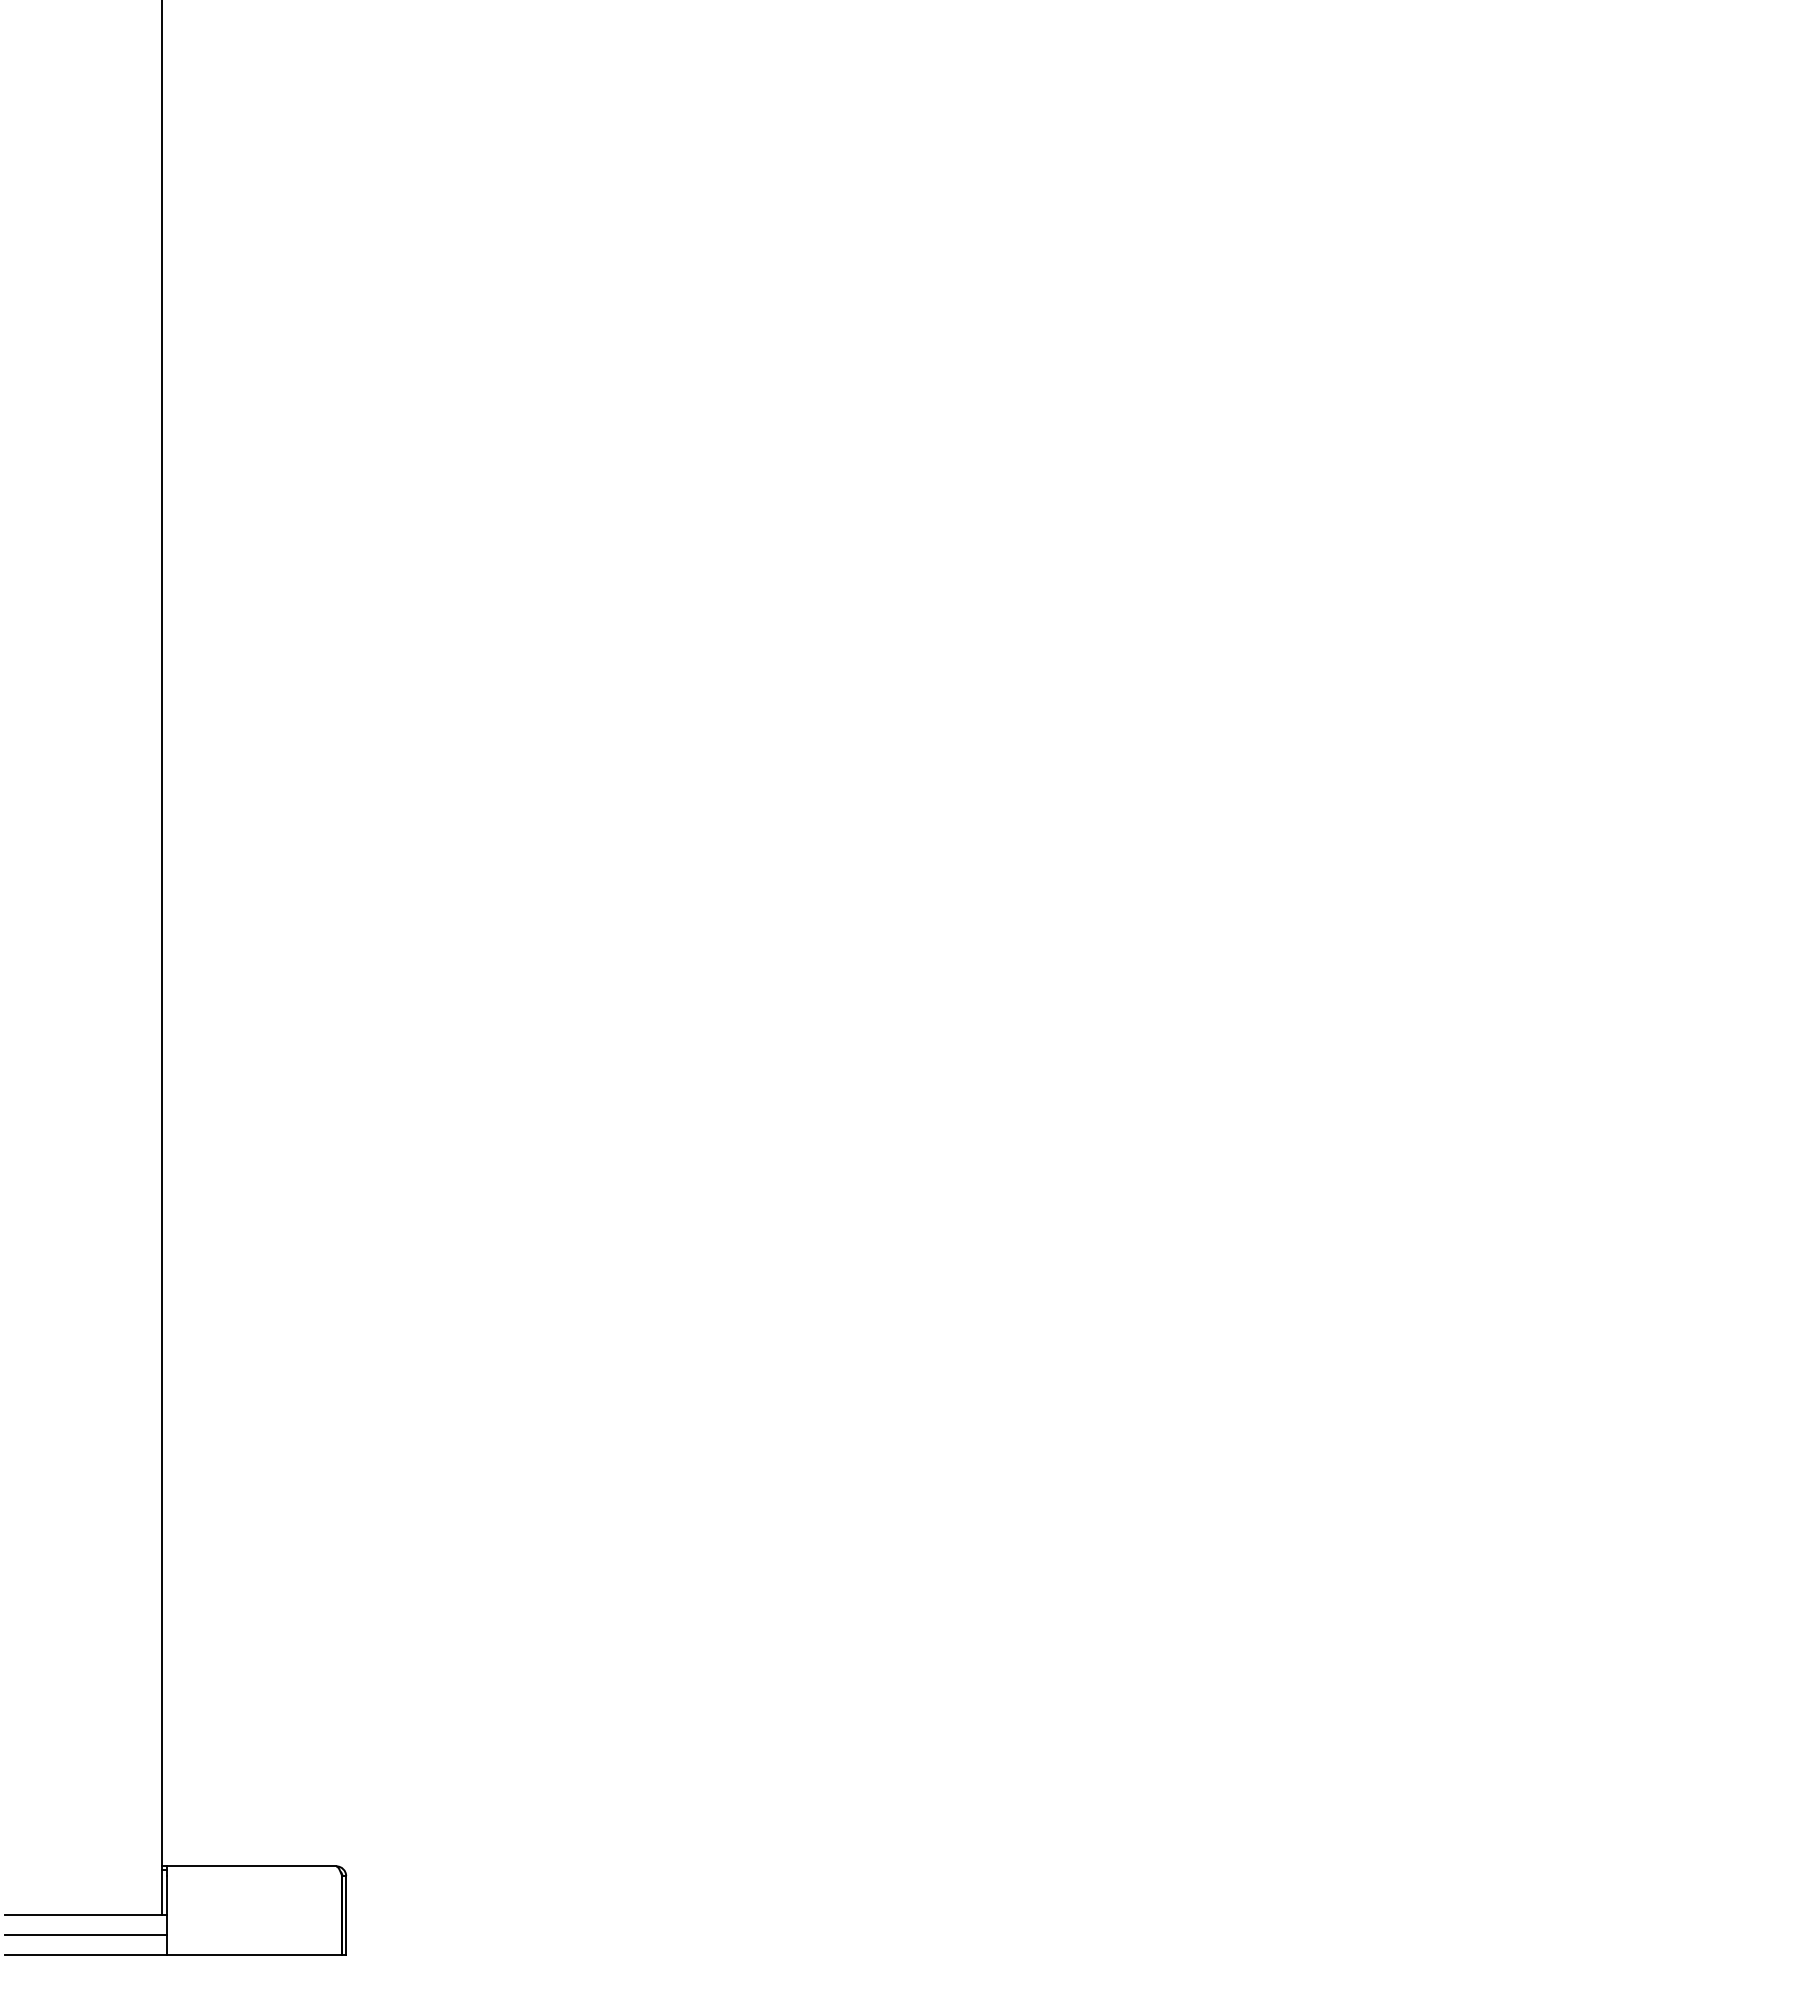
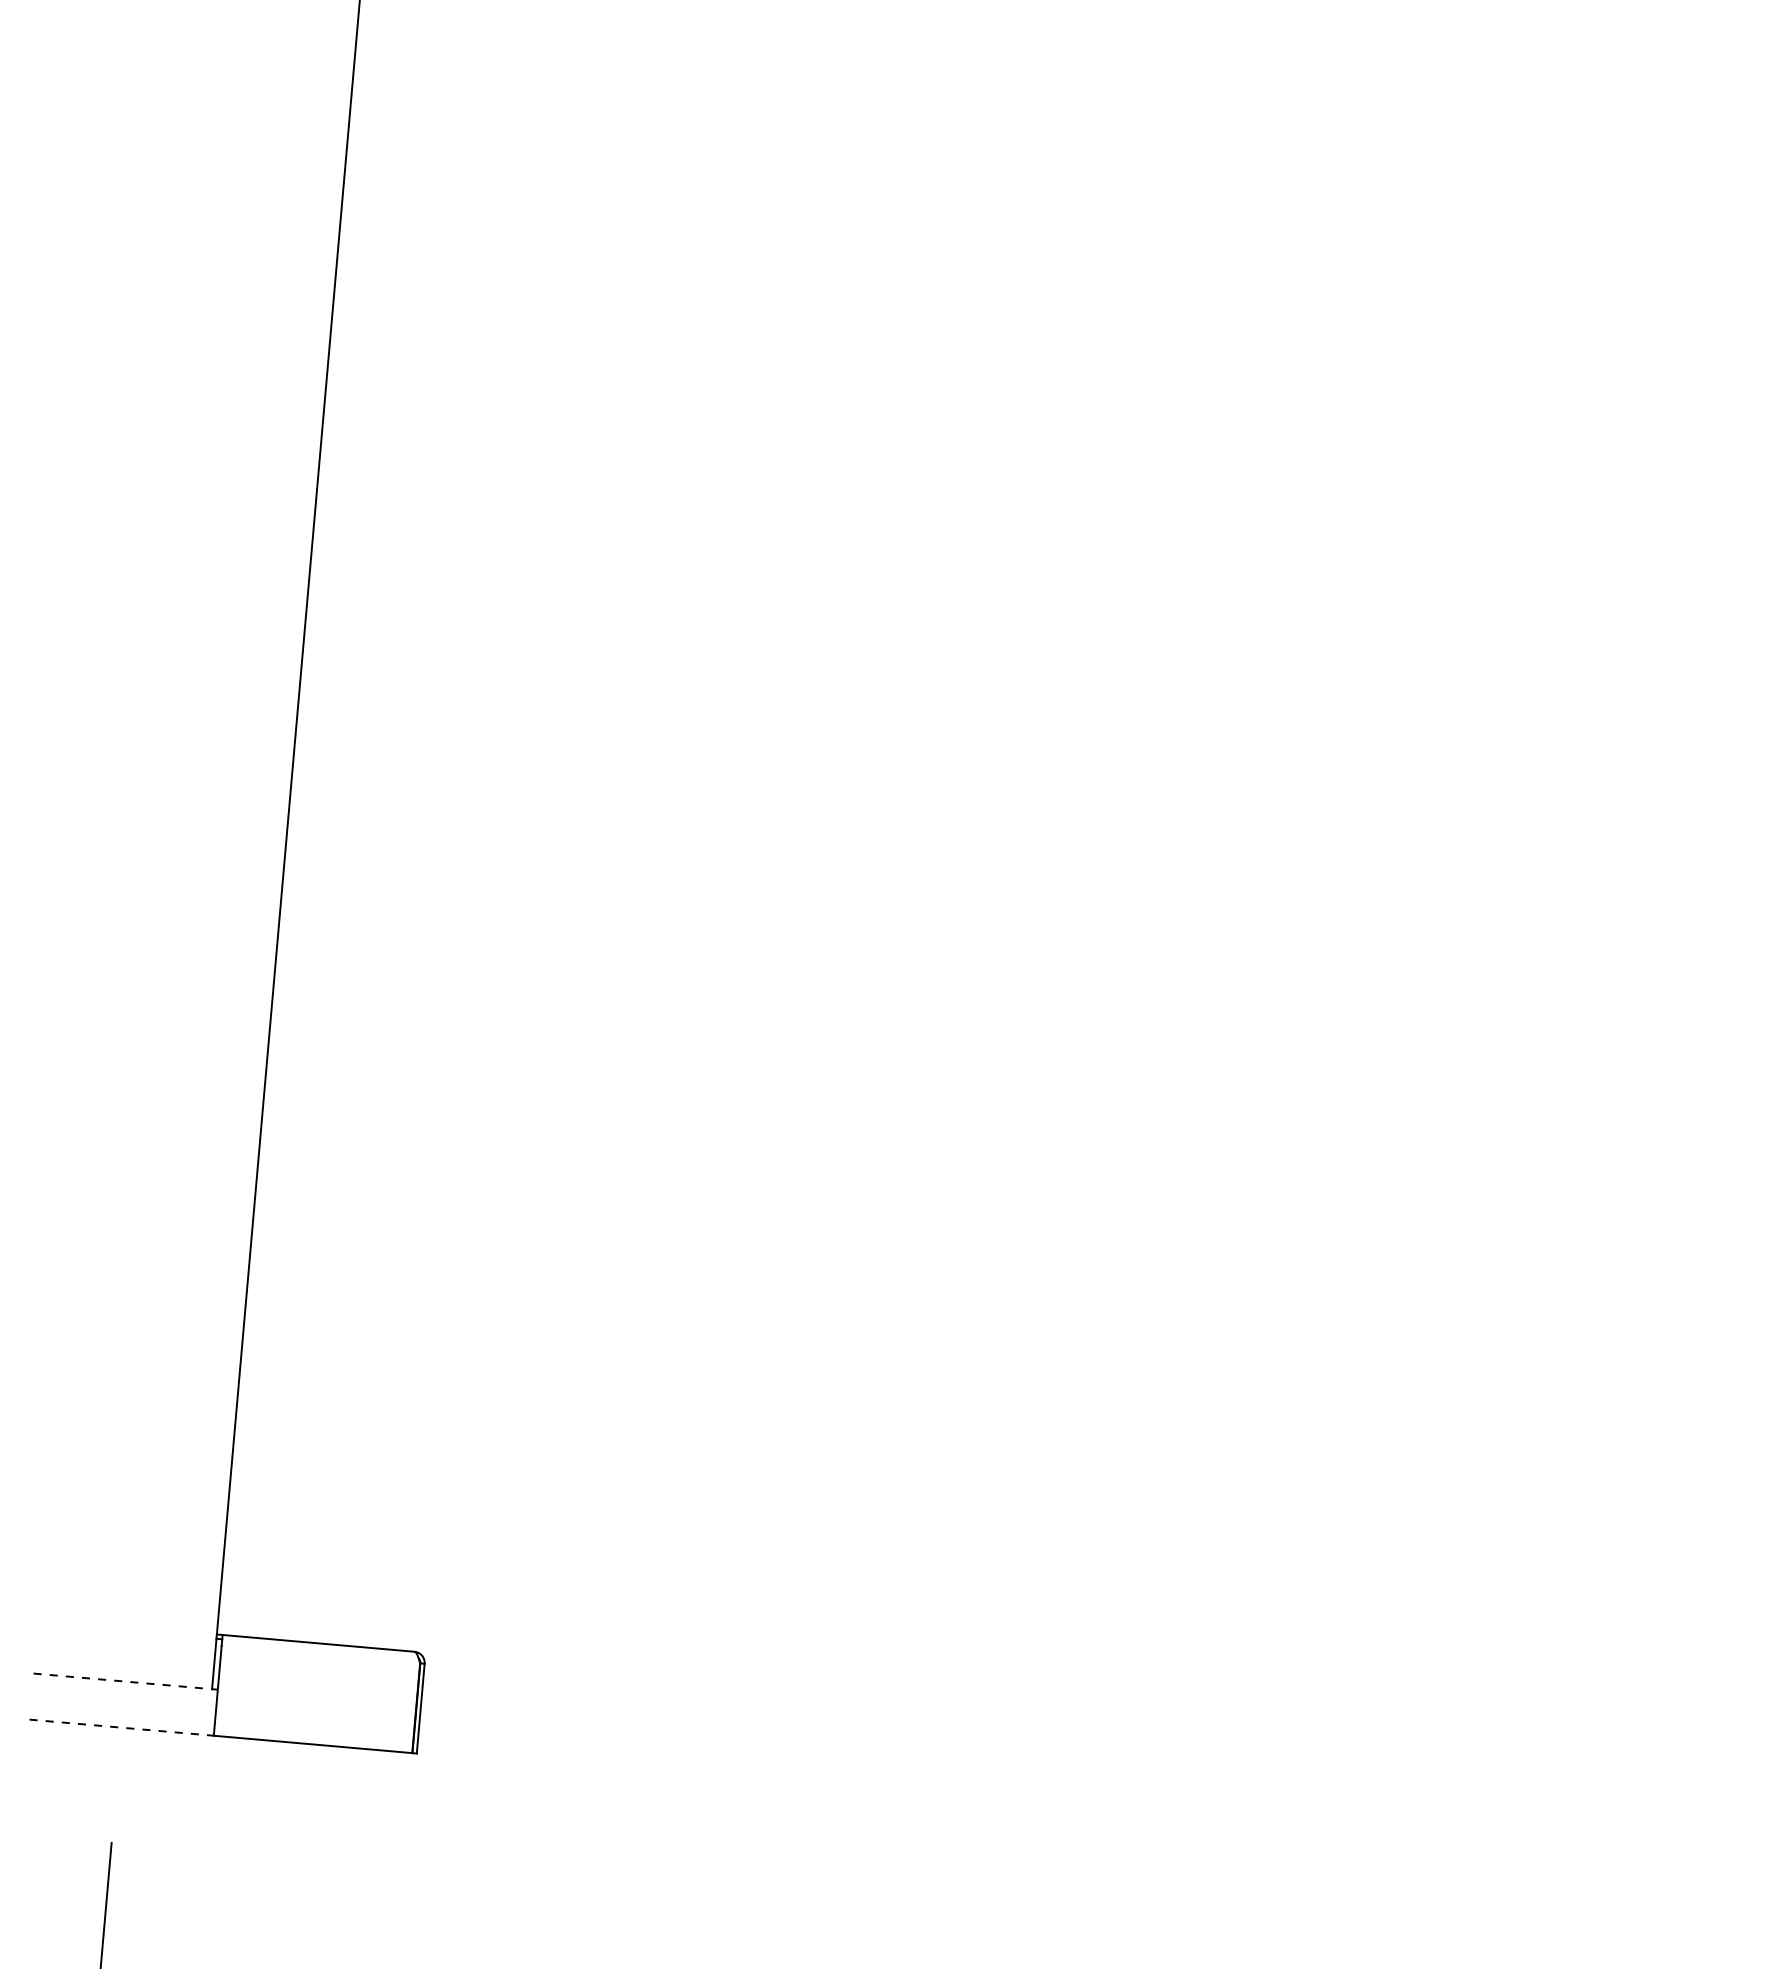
line: (86, 1914) -> (126, 1681), solid -> dashed
line: (85, 1934) -> (123, 1704), removed
line: (86, 1955) -> (122, 1728), solid -> dashed

